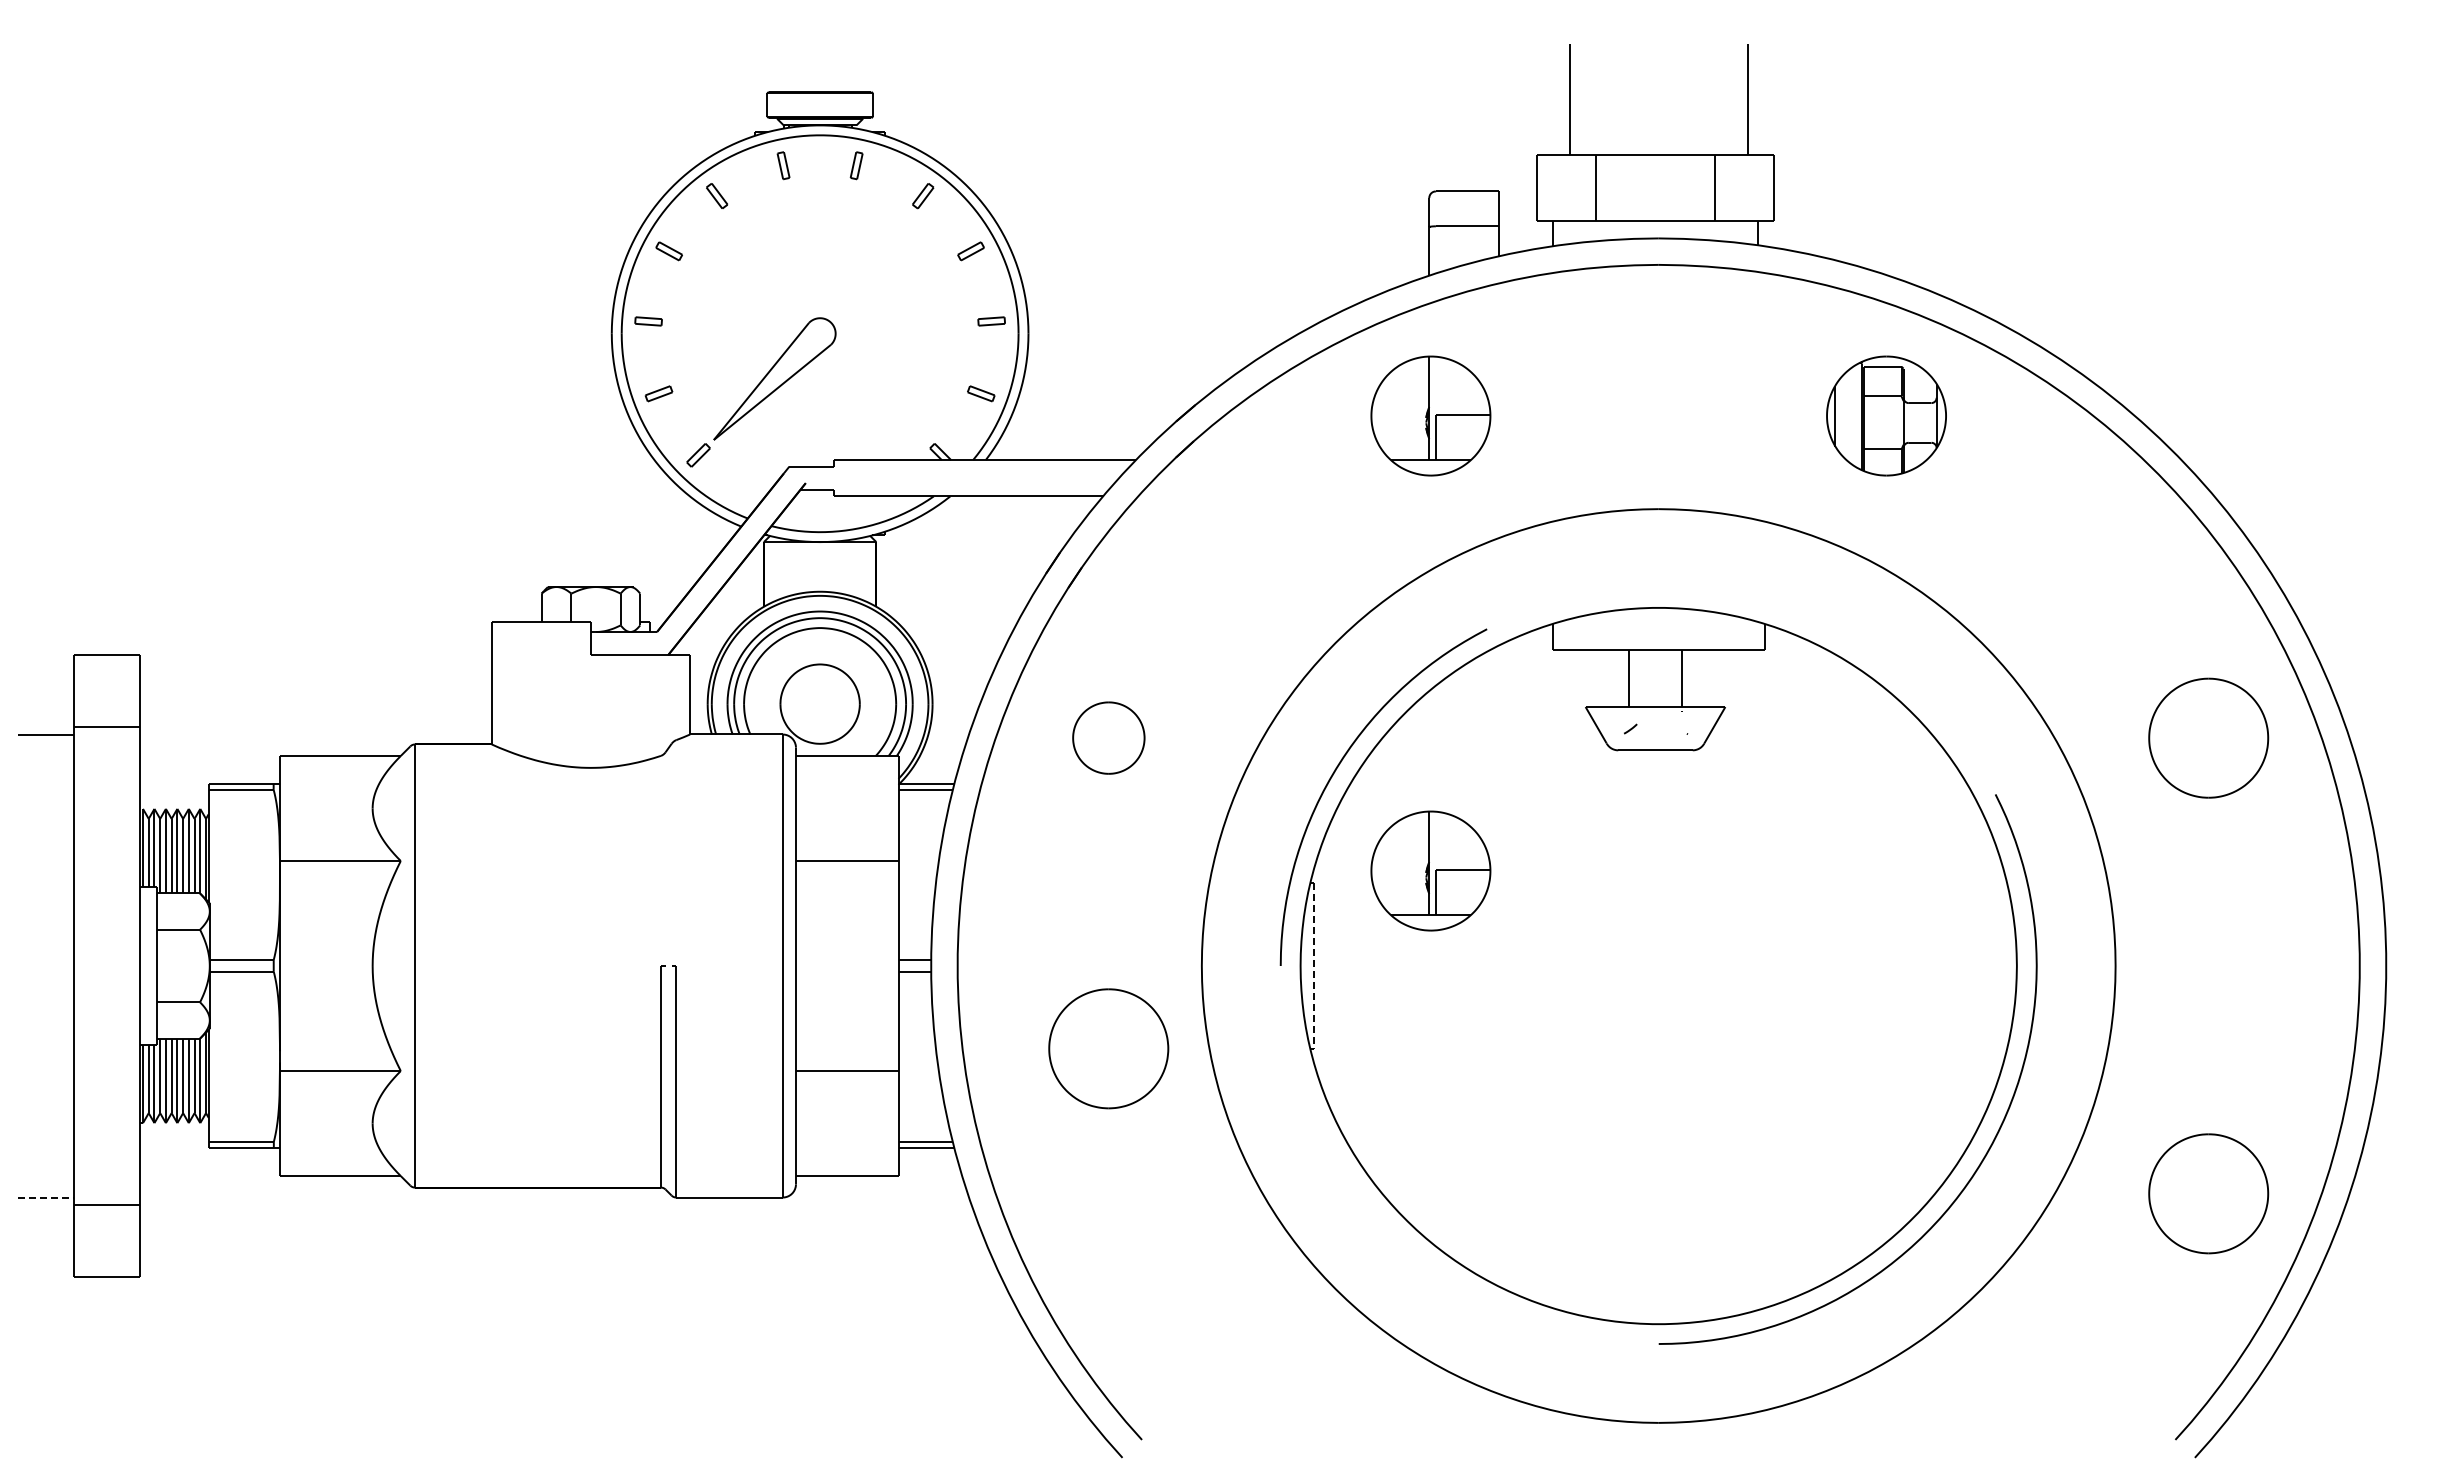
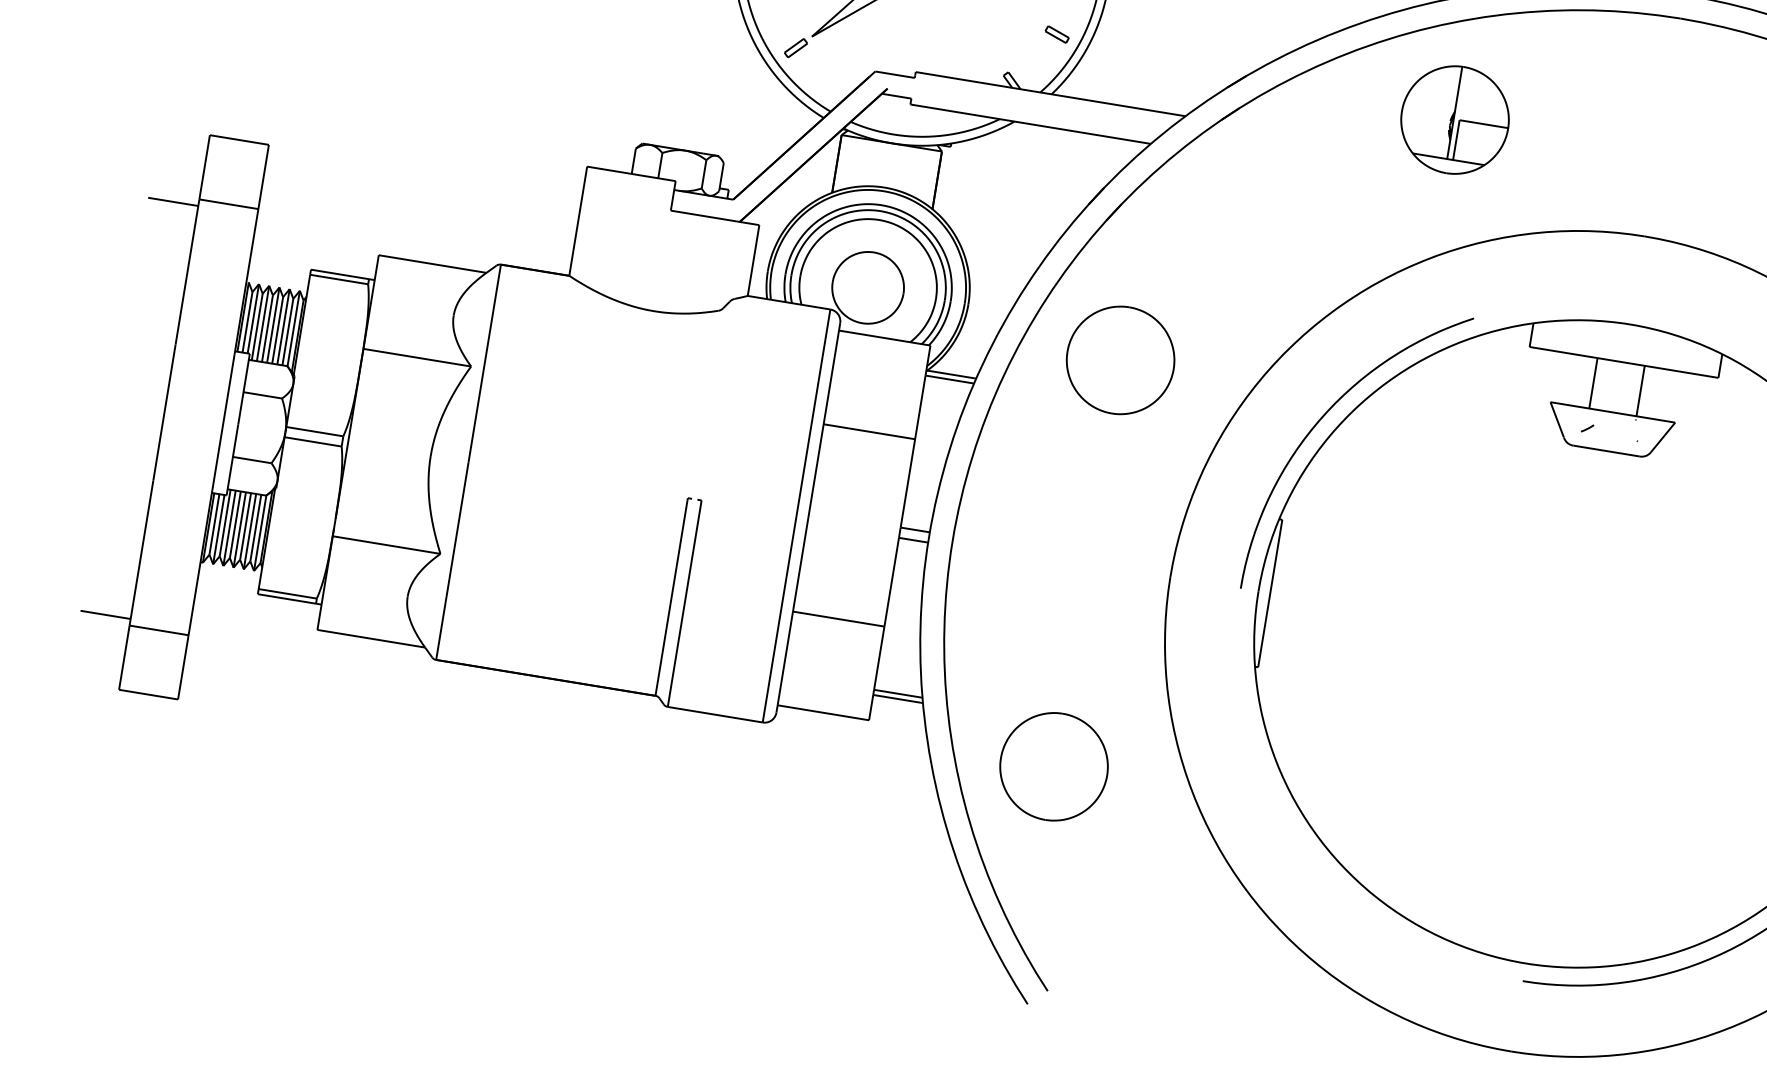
part: (1108, 737) -> (1120, 359), size x1.67
part: (1430, 870) -> (1388, 525), removed
line: (1313, 966) -> (1269, 593), dashed -> solid
part: (1108, 1048) -> (1053, 766), moved
line: (46, 1197) -> (105, 614), dashed -> solid

